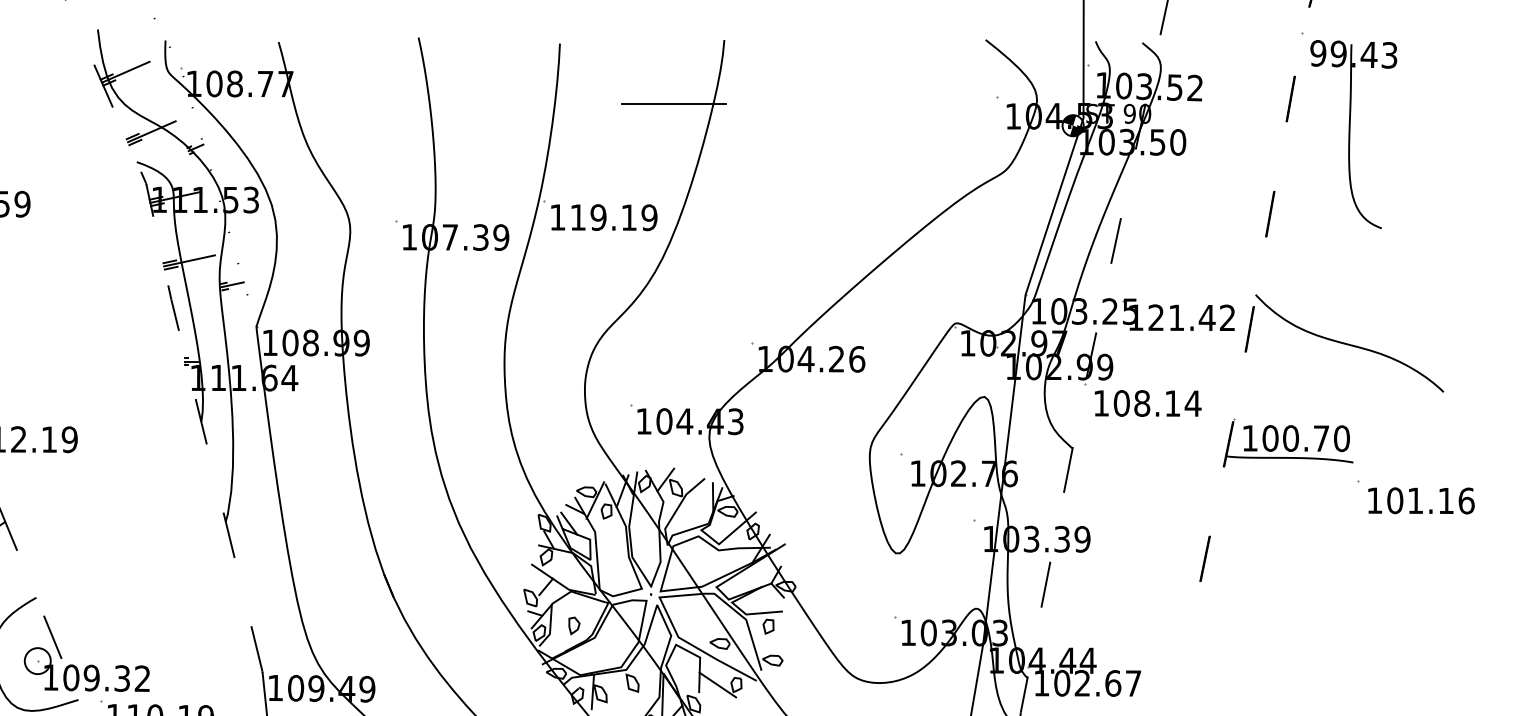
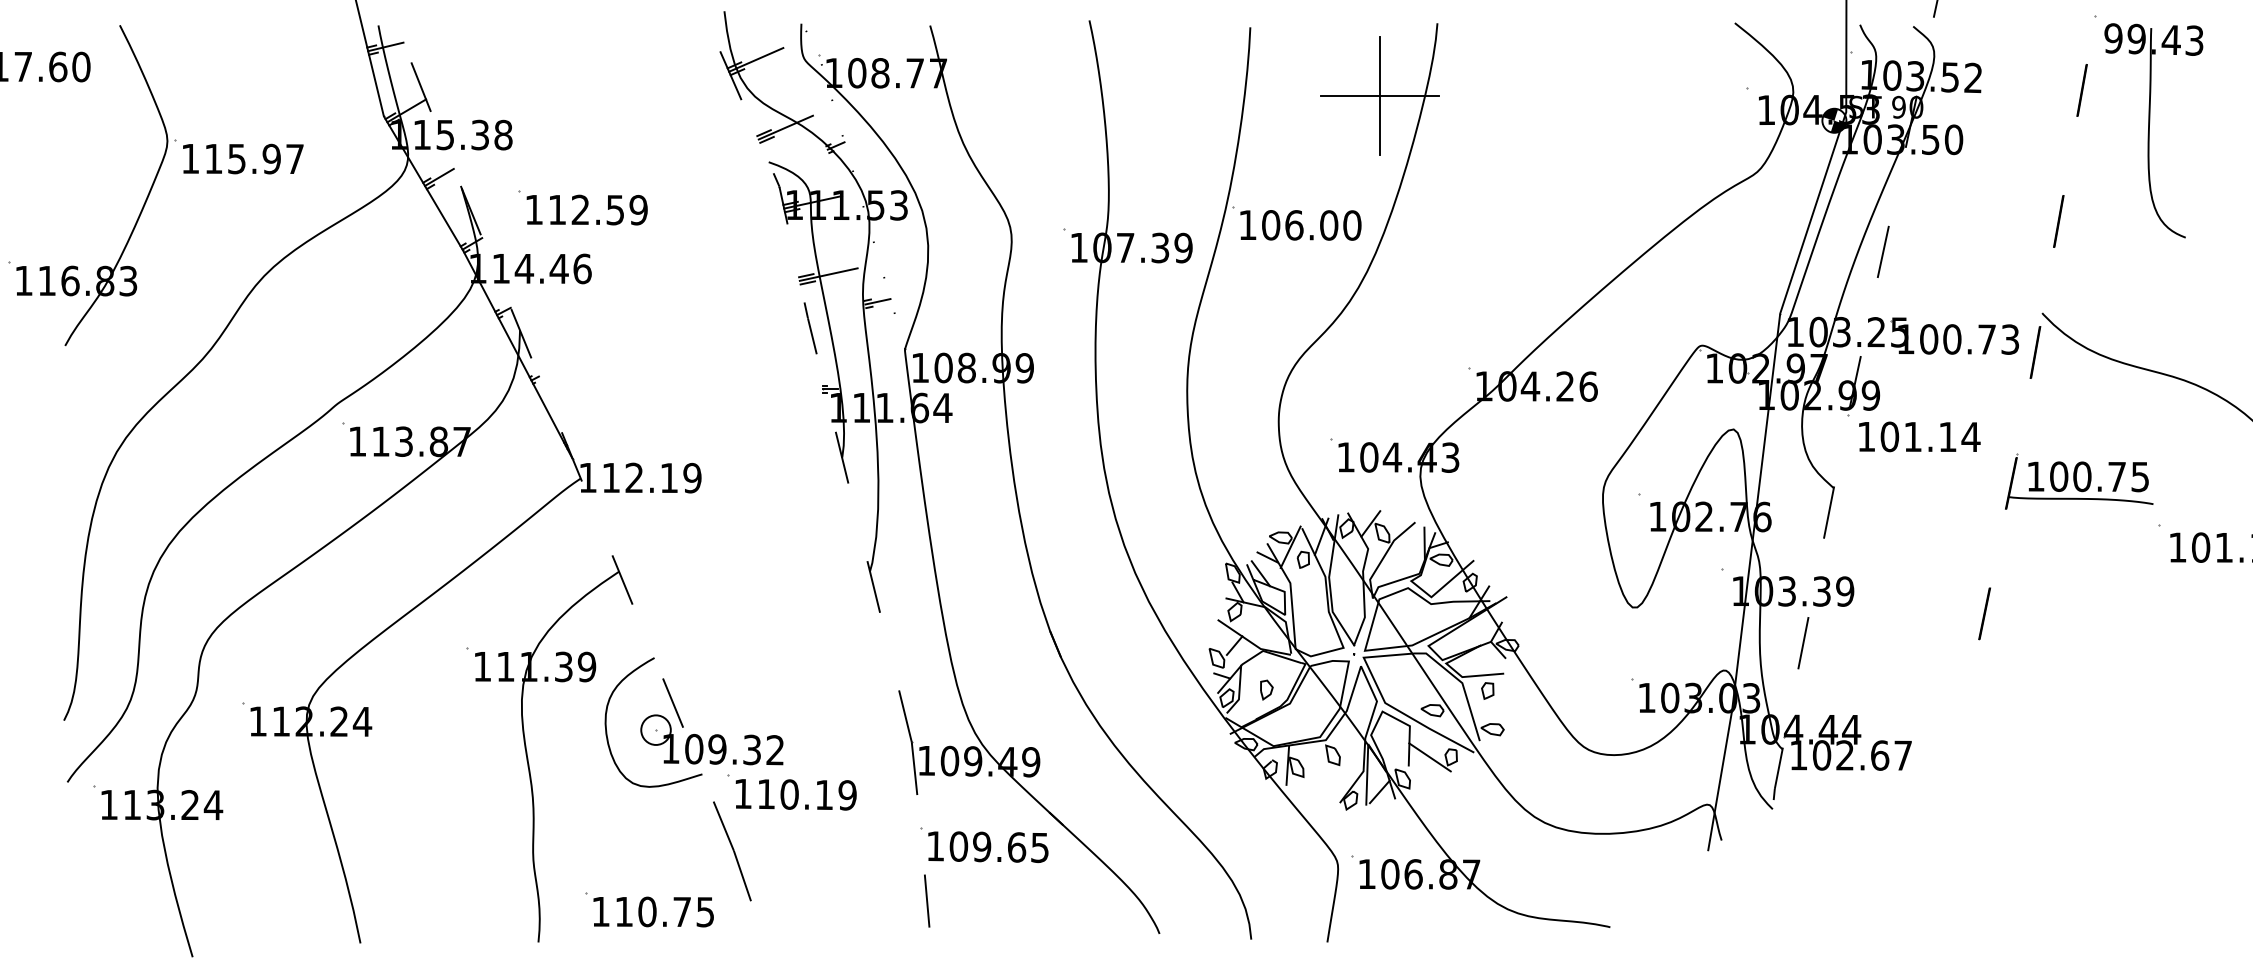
line: (673, 103) -> (1379, 95), added
text: (613, 217) -> (1311, 225), 119.19 -> 106.00
text: (1191, 317) -> (1969, 339), 121.42 -> 100.73
text: (1142, 403) -> (1913, 436), 108.14 -> 101.14
text: (1342, 438) -> (2140, 476), 100.70 -> 100.75

